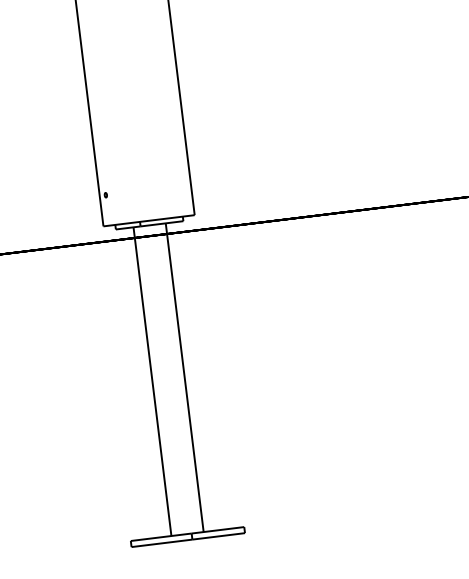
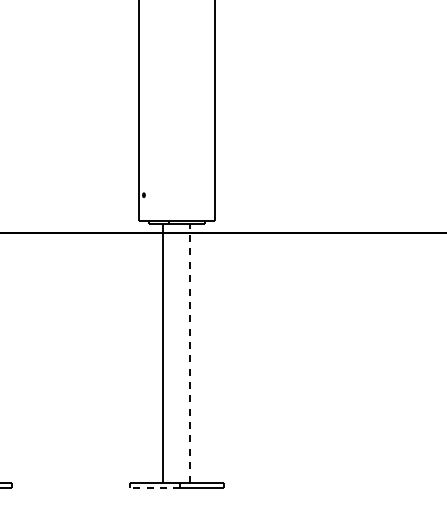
line: (184, 376) -> (190, 352), solid -> dashed
line: (161, 543) -> (154, 487), solid -> dashed

